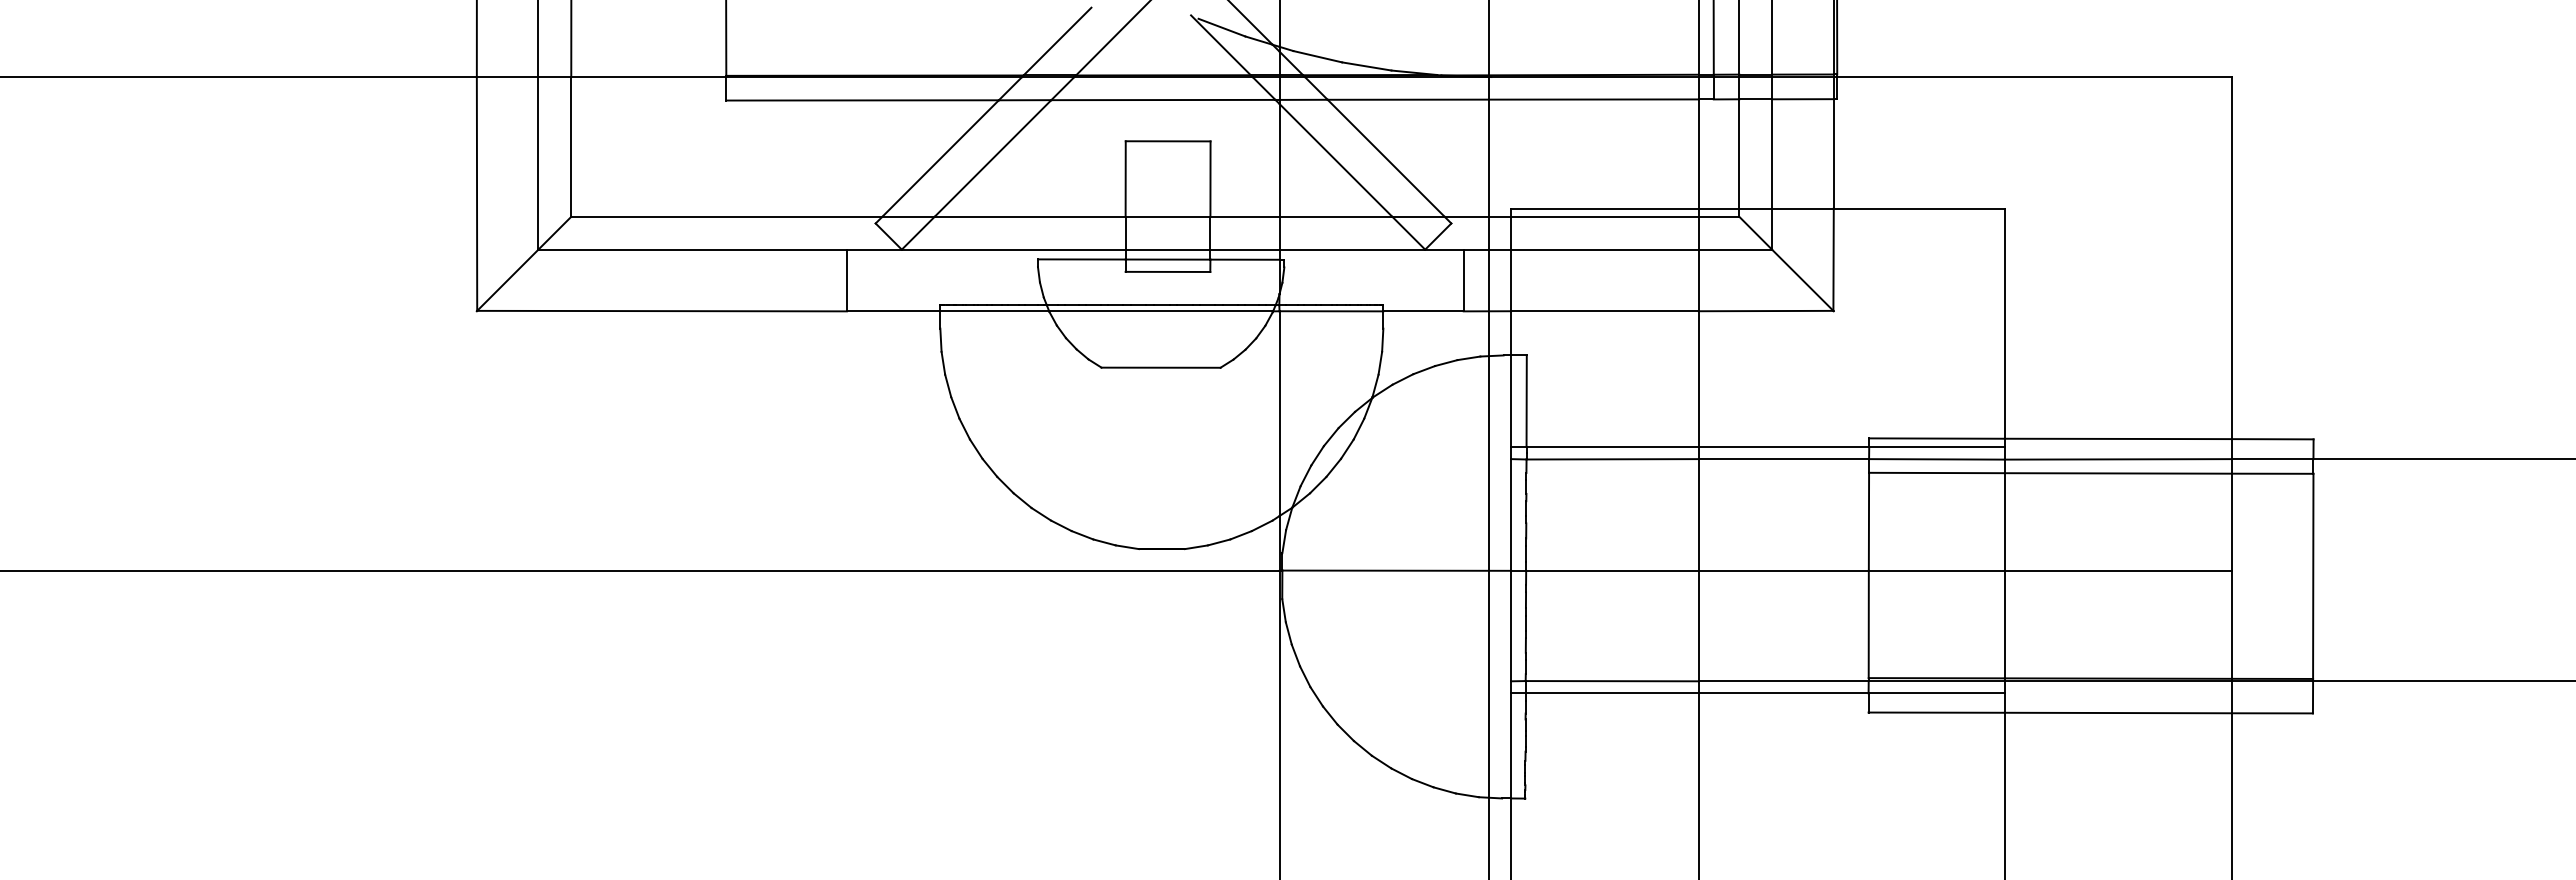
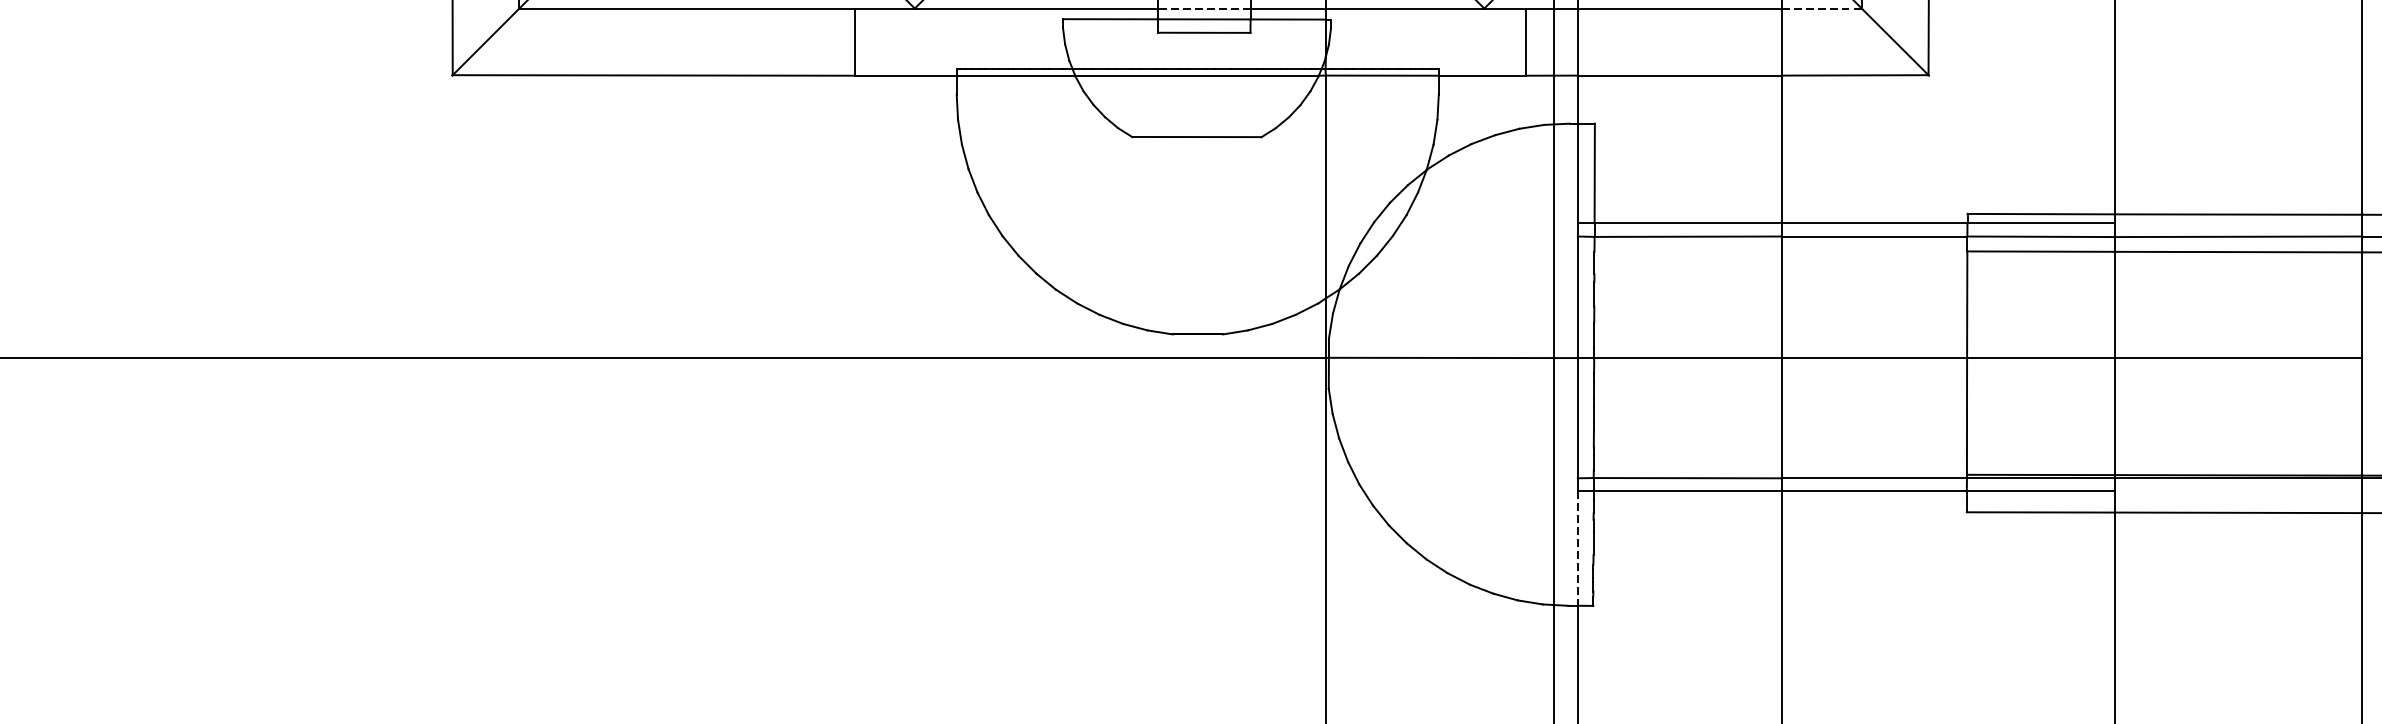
line: (1167, 249) -> (1203, 8), solid -> dashed
line: (1735, 249) -> (1821, 8), solid -> dashed
line: (1511, 745) -> (1578, 548), solid -> dashed

